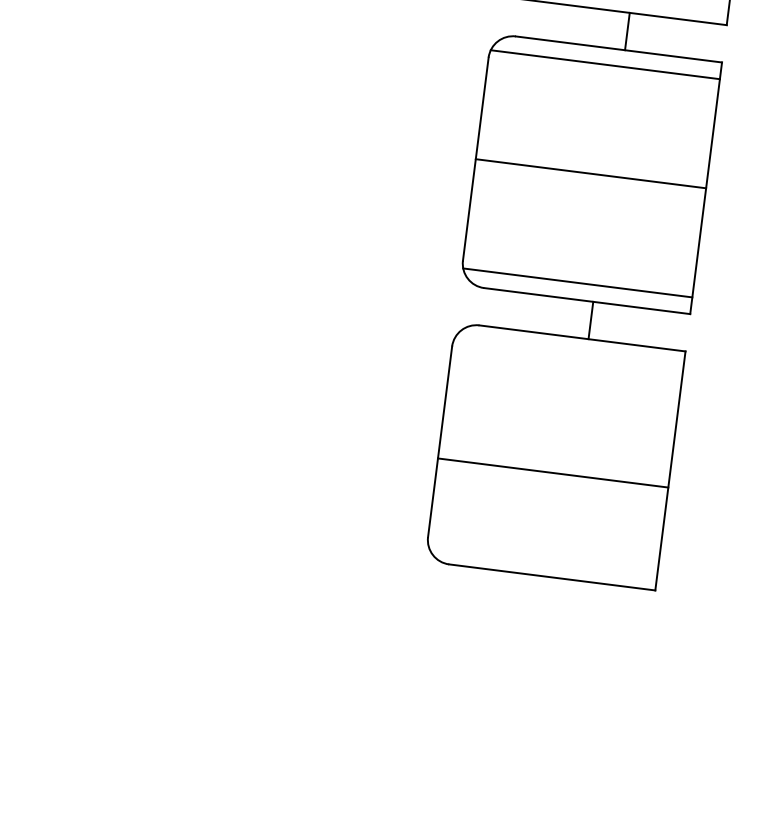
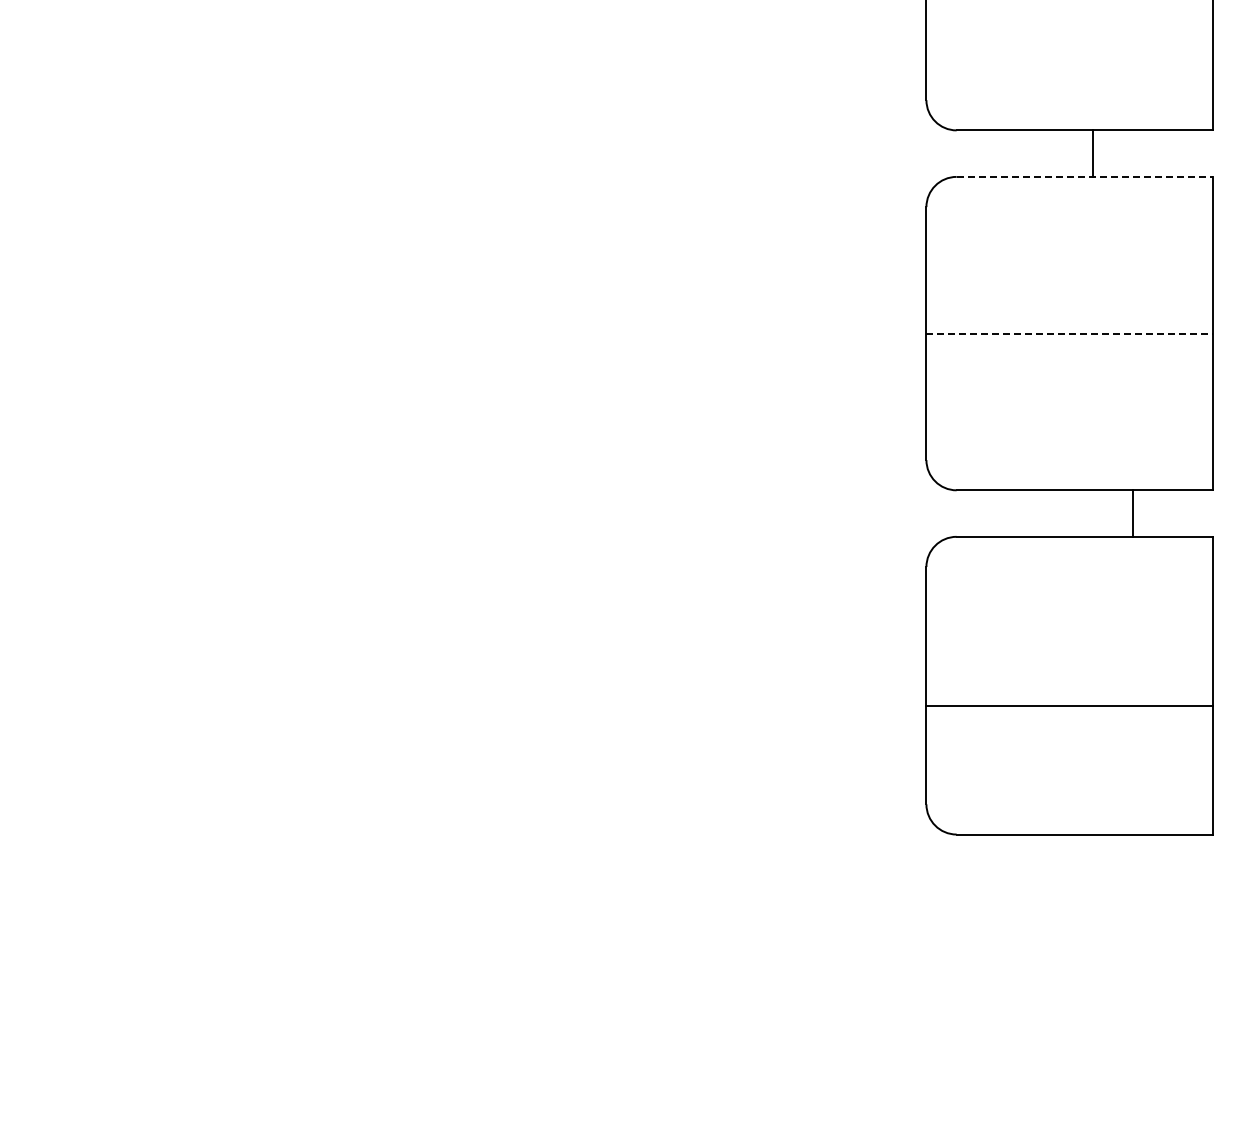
line: (619, 49) -> (1085, 176), solid -> dashed
line: (605, 64) -> (1070, 197), removed
line: (591, 173) -> (1070, 333), solid -> dashed
line: (577, 282) -> (1070, 469), removed
line: (590, 320) -> (1132, 513), moved

